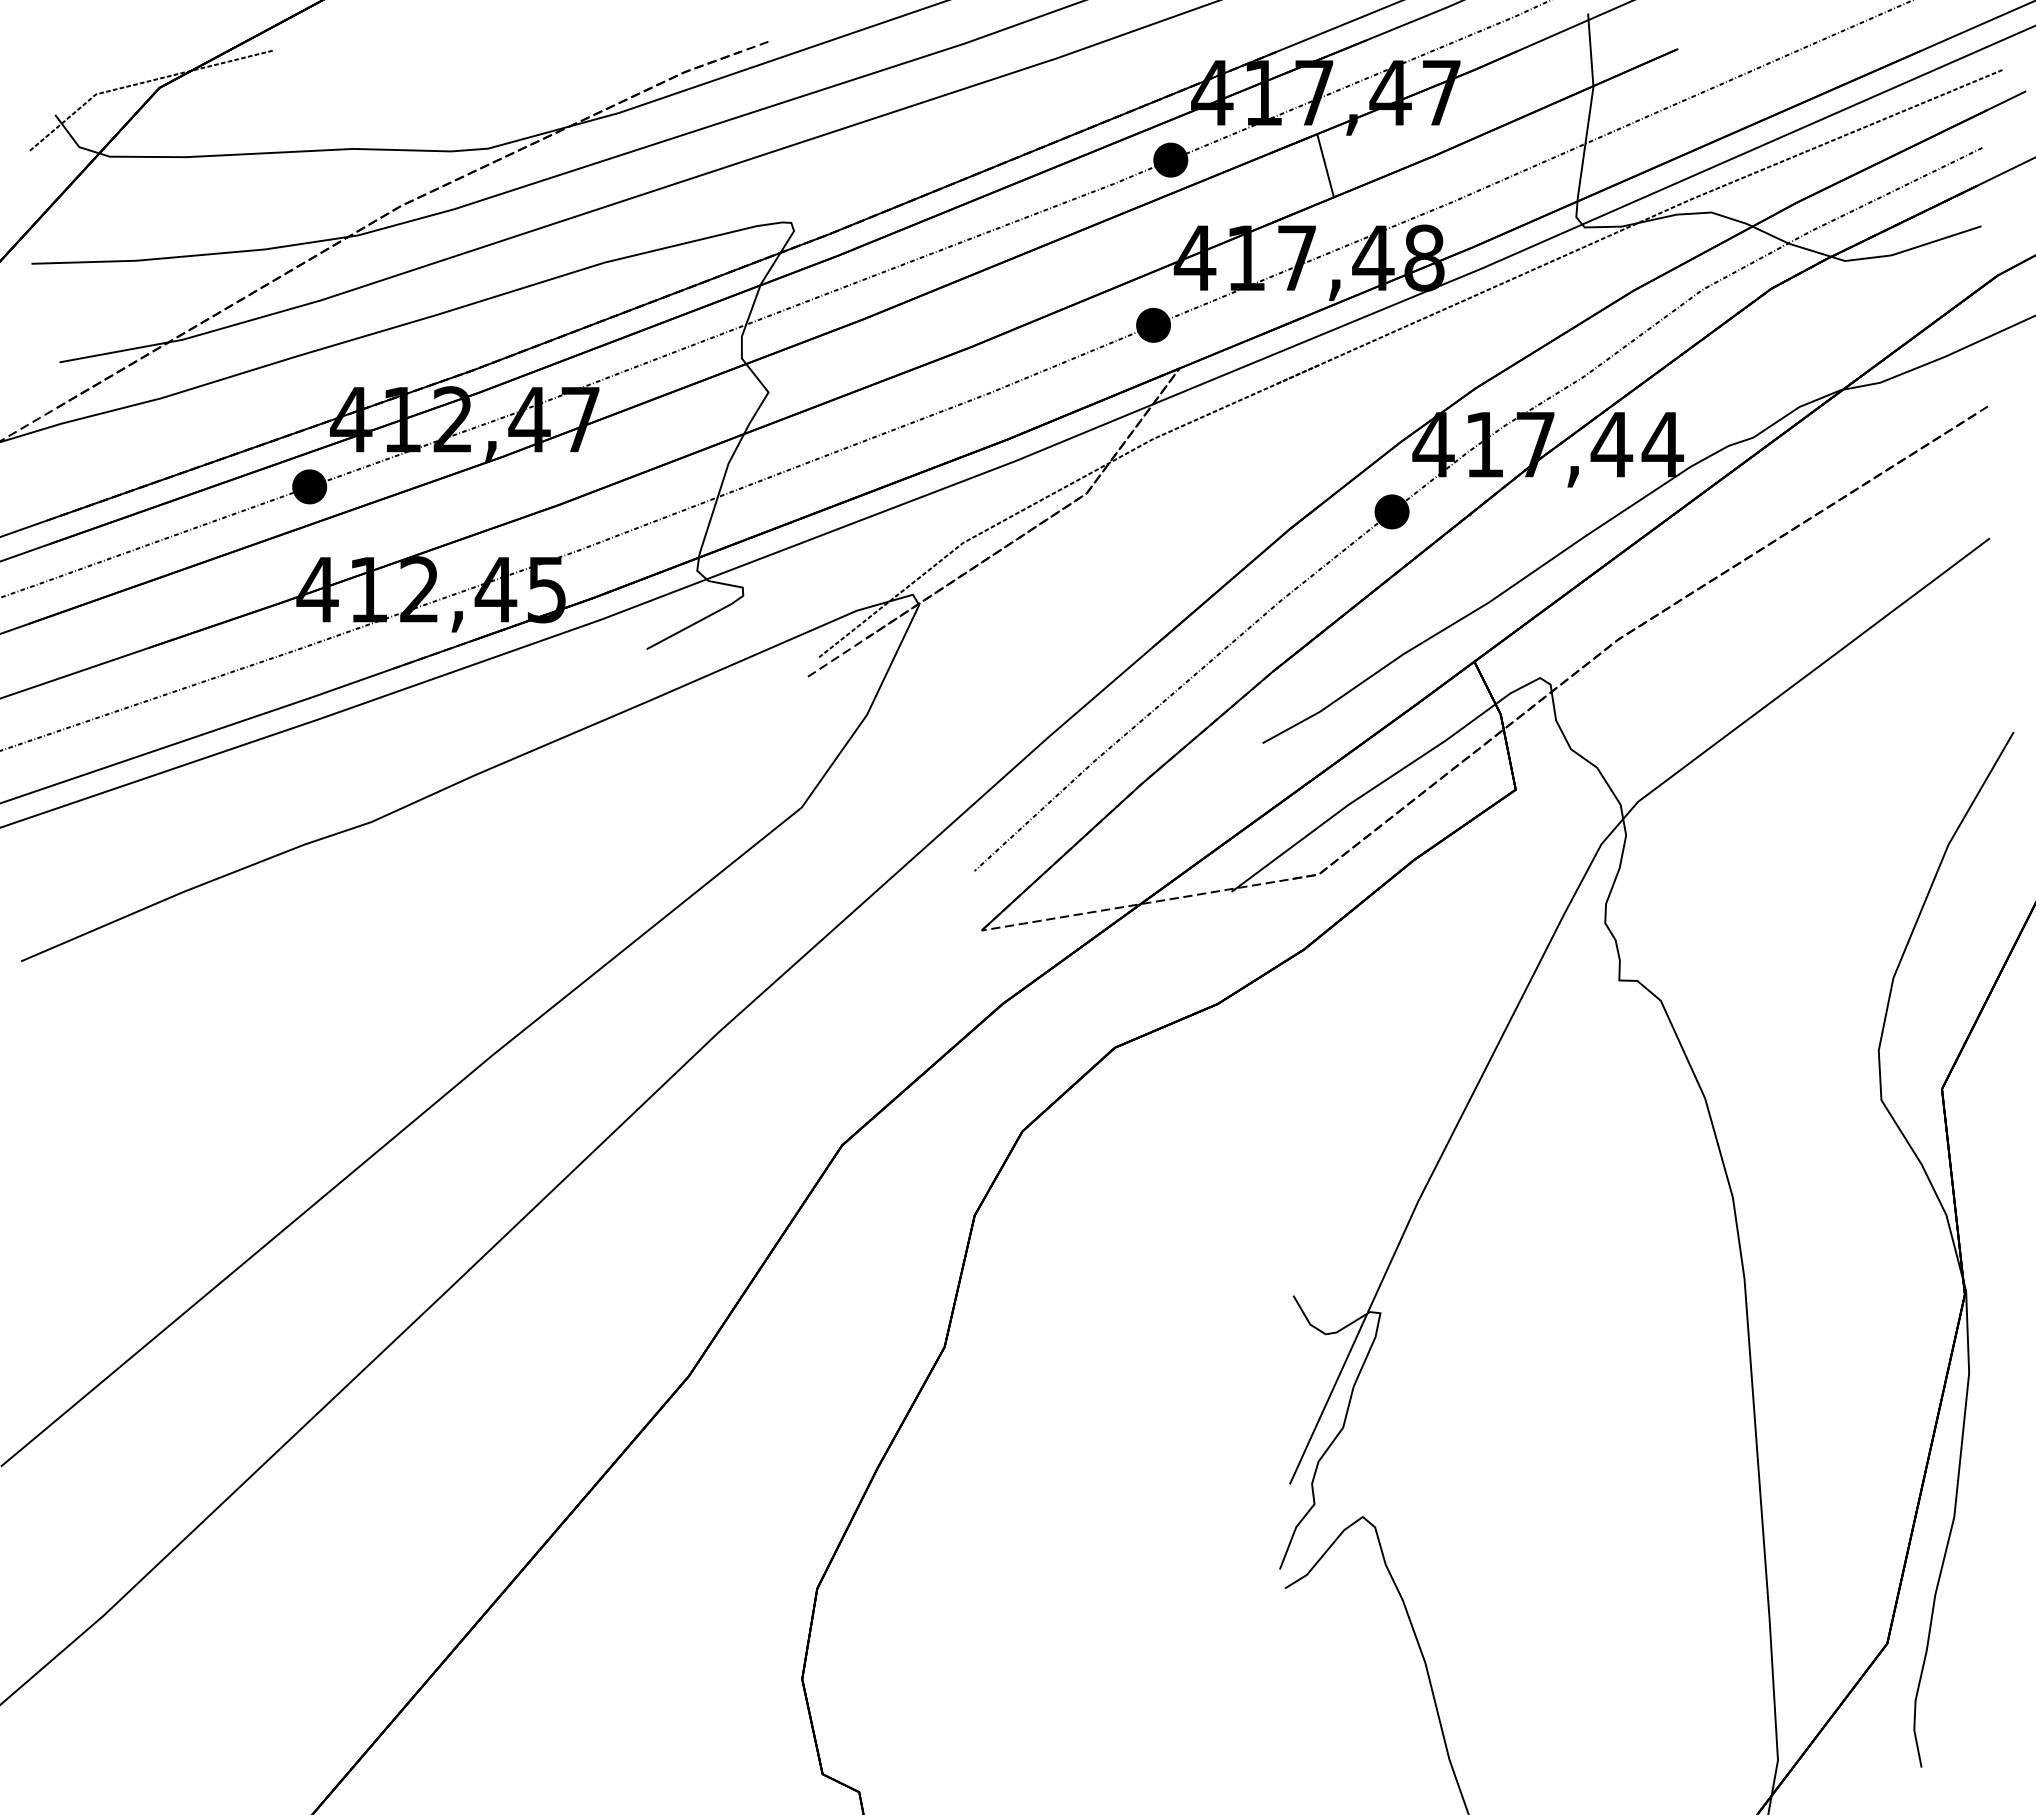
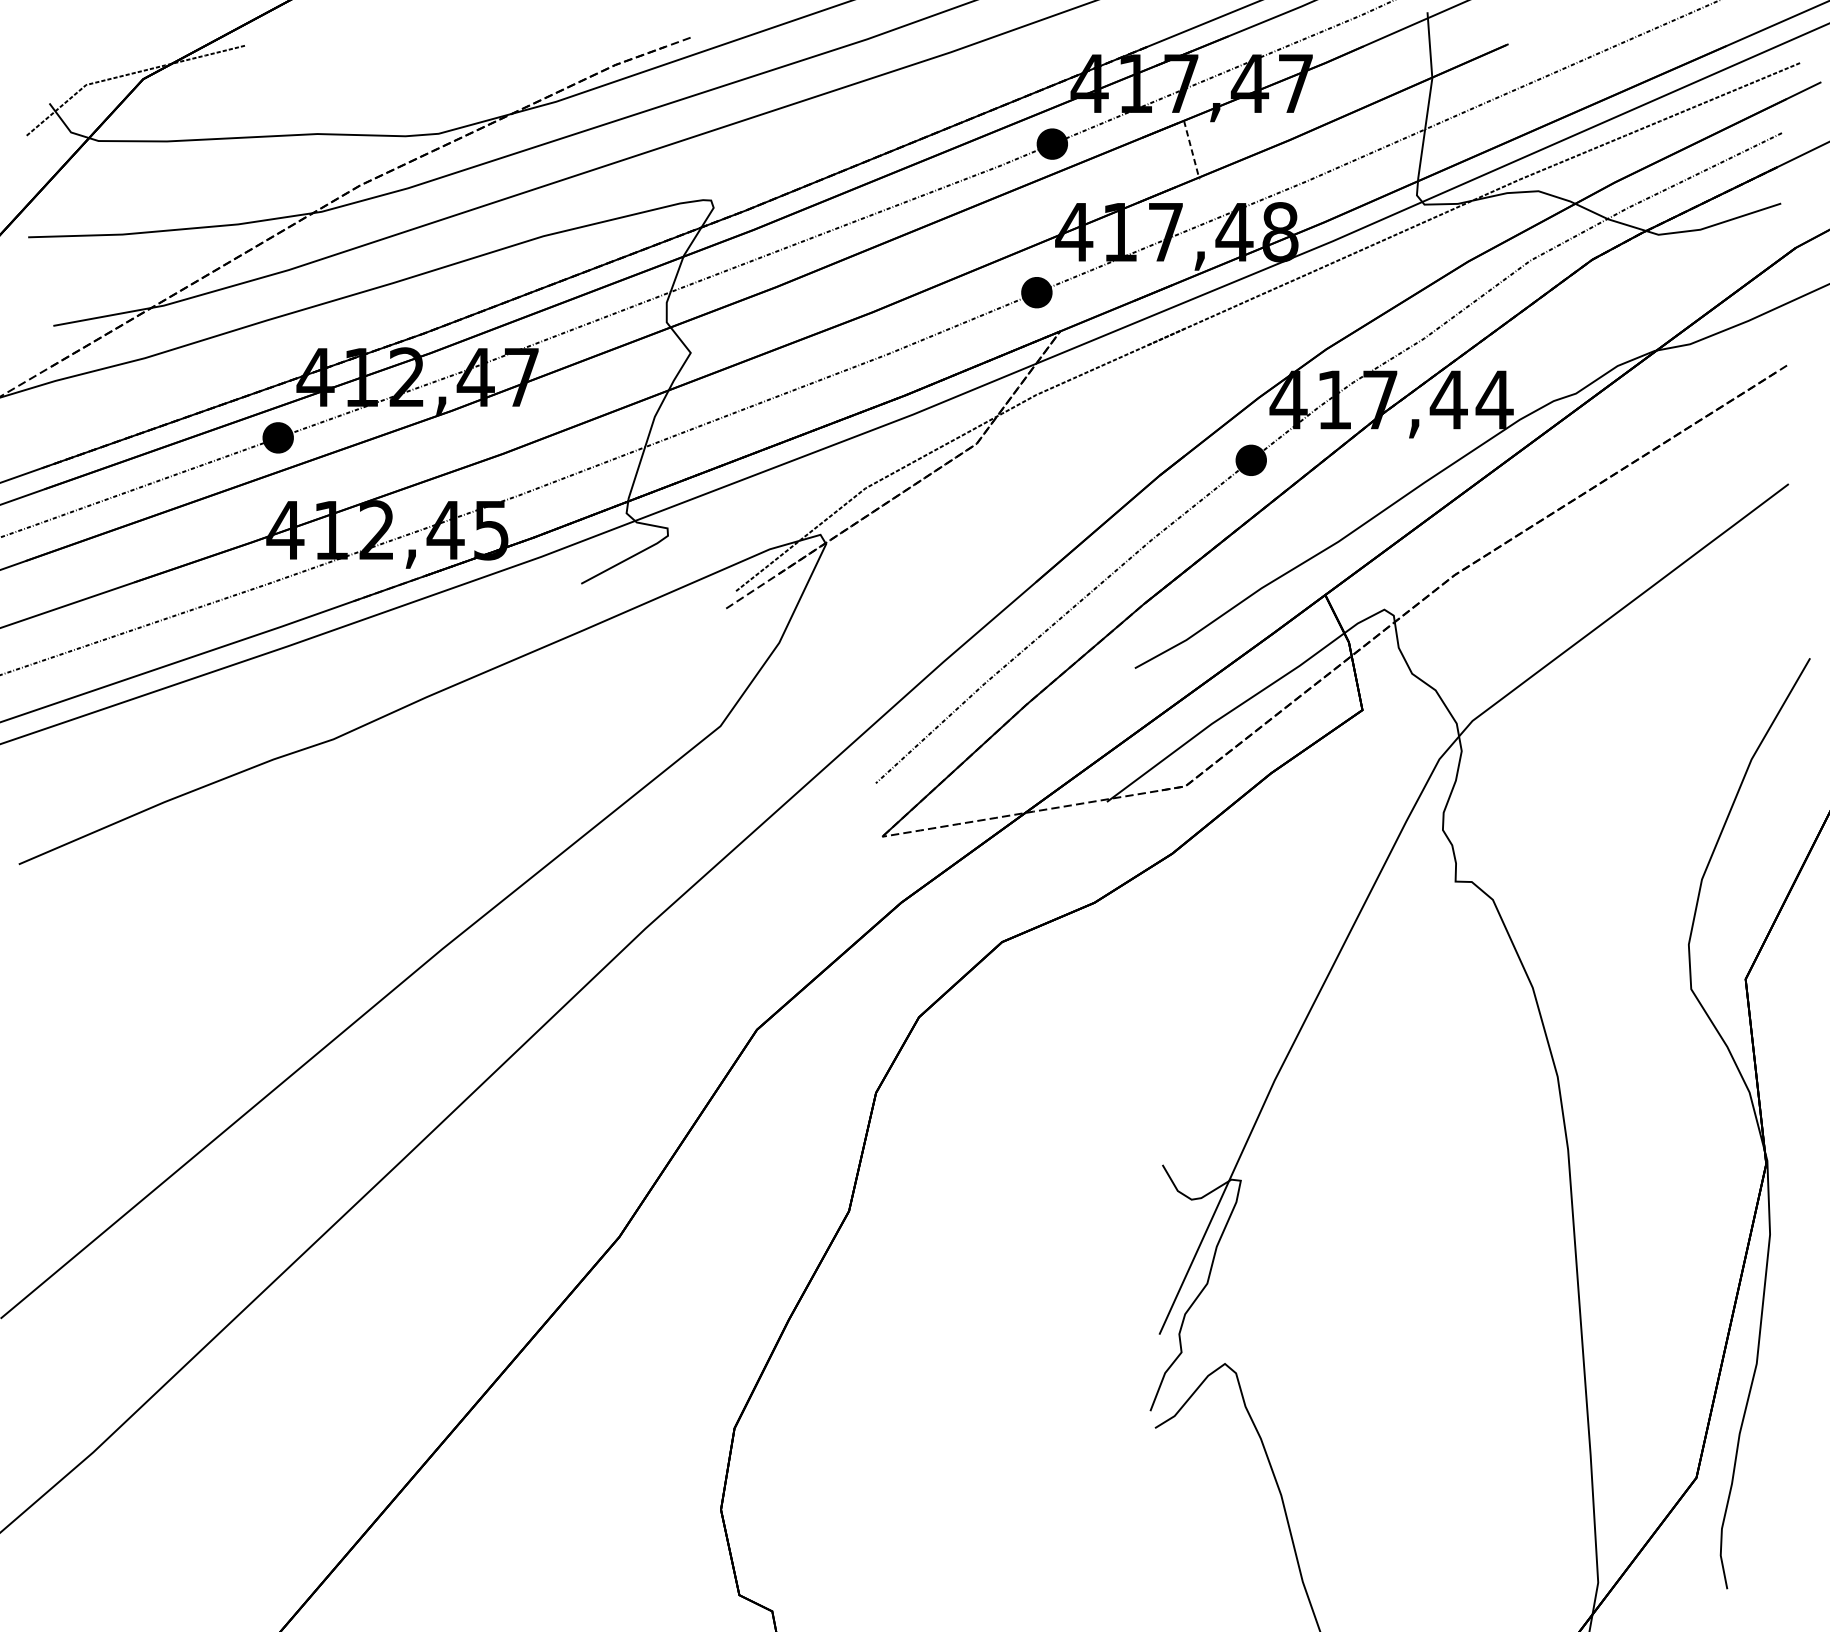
line: (1325, 166) -> (1191, 149), solid -> dashed

